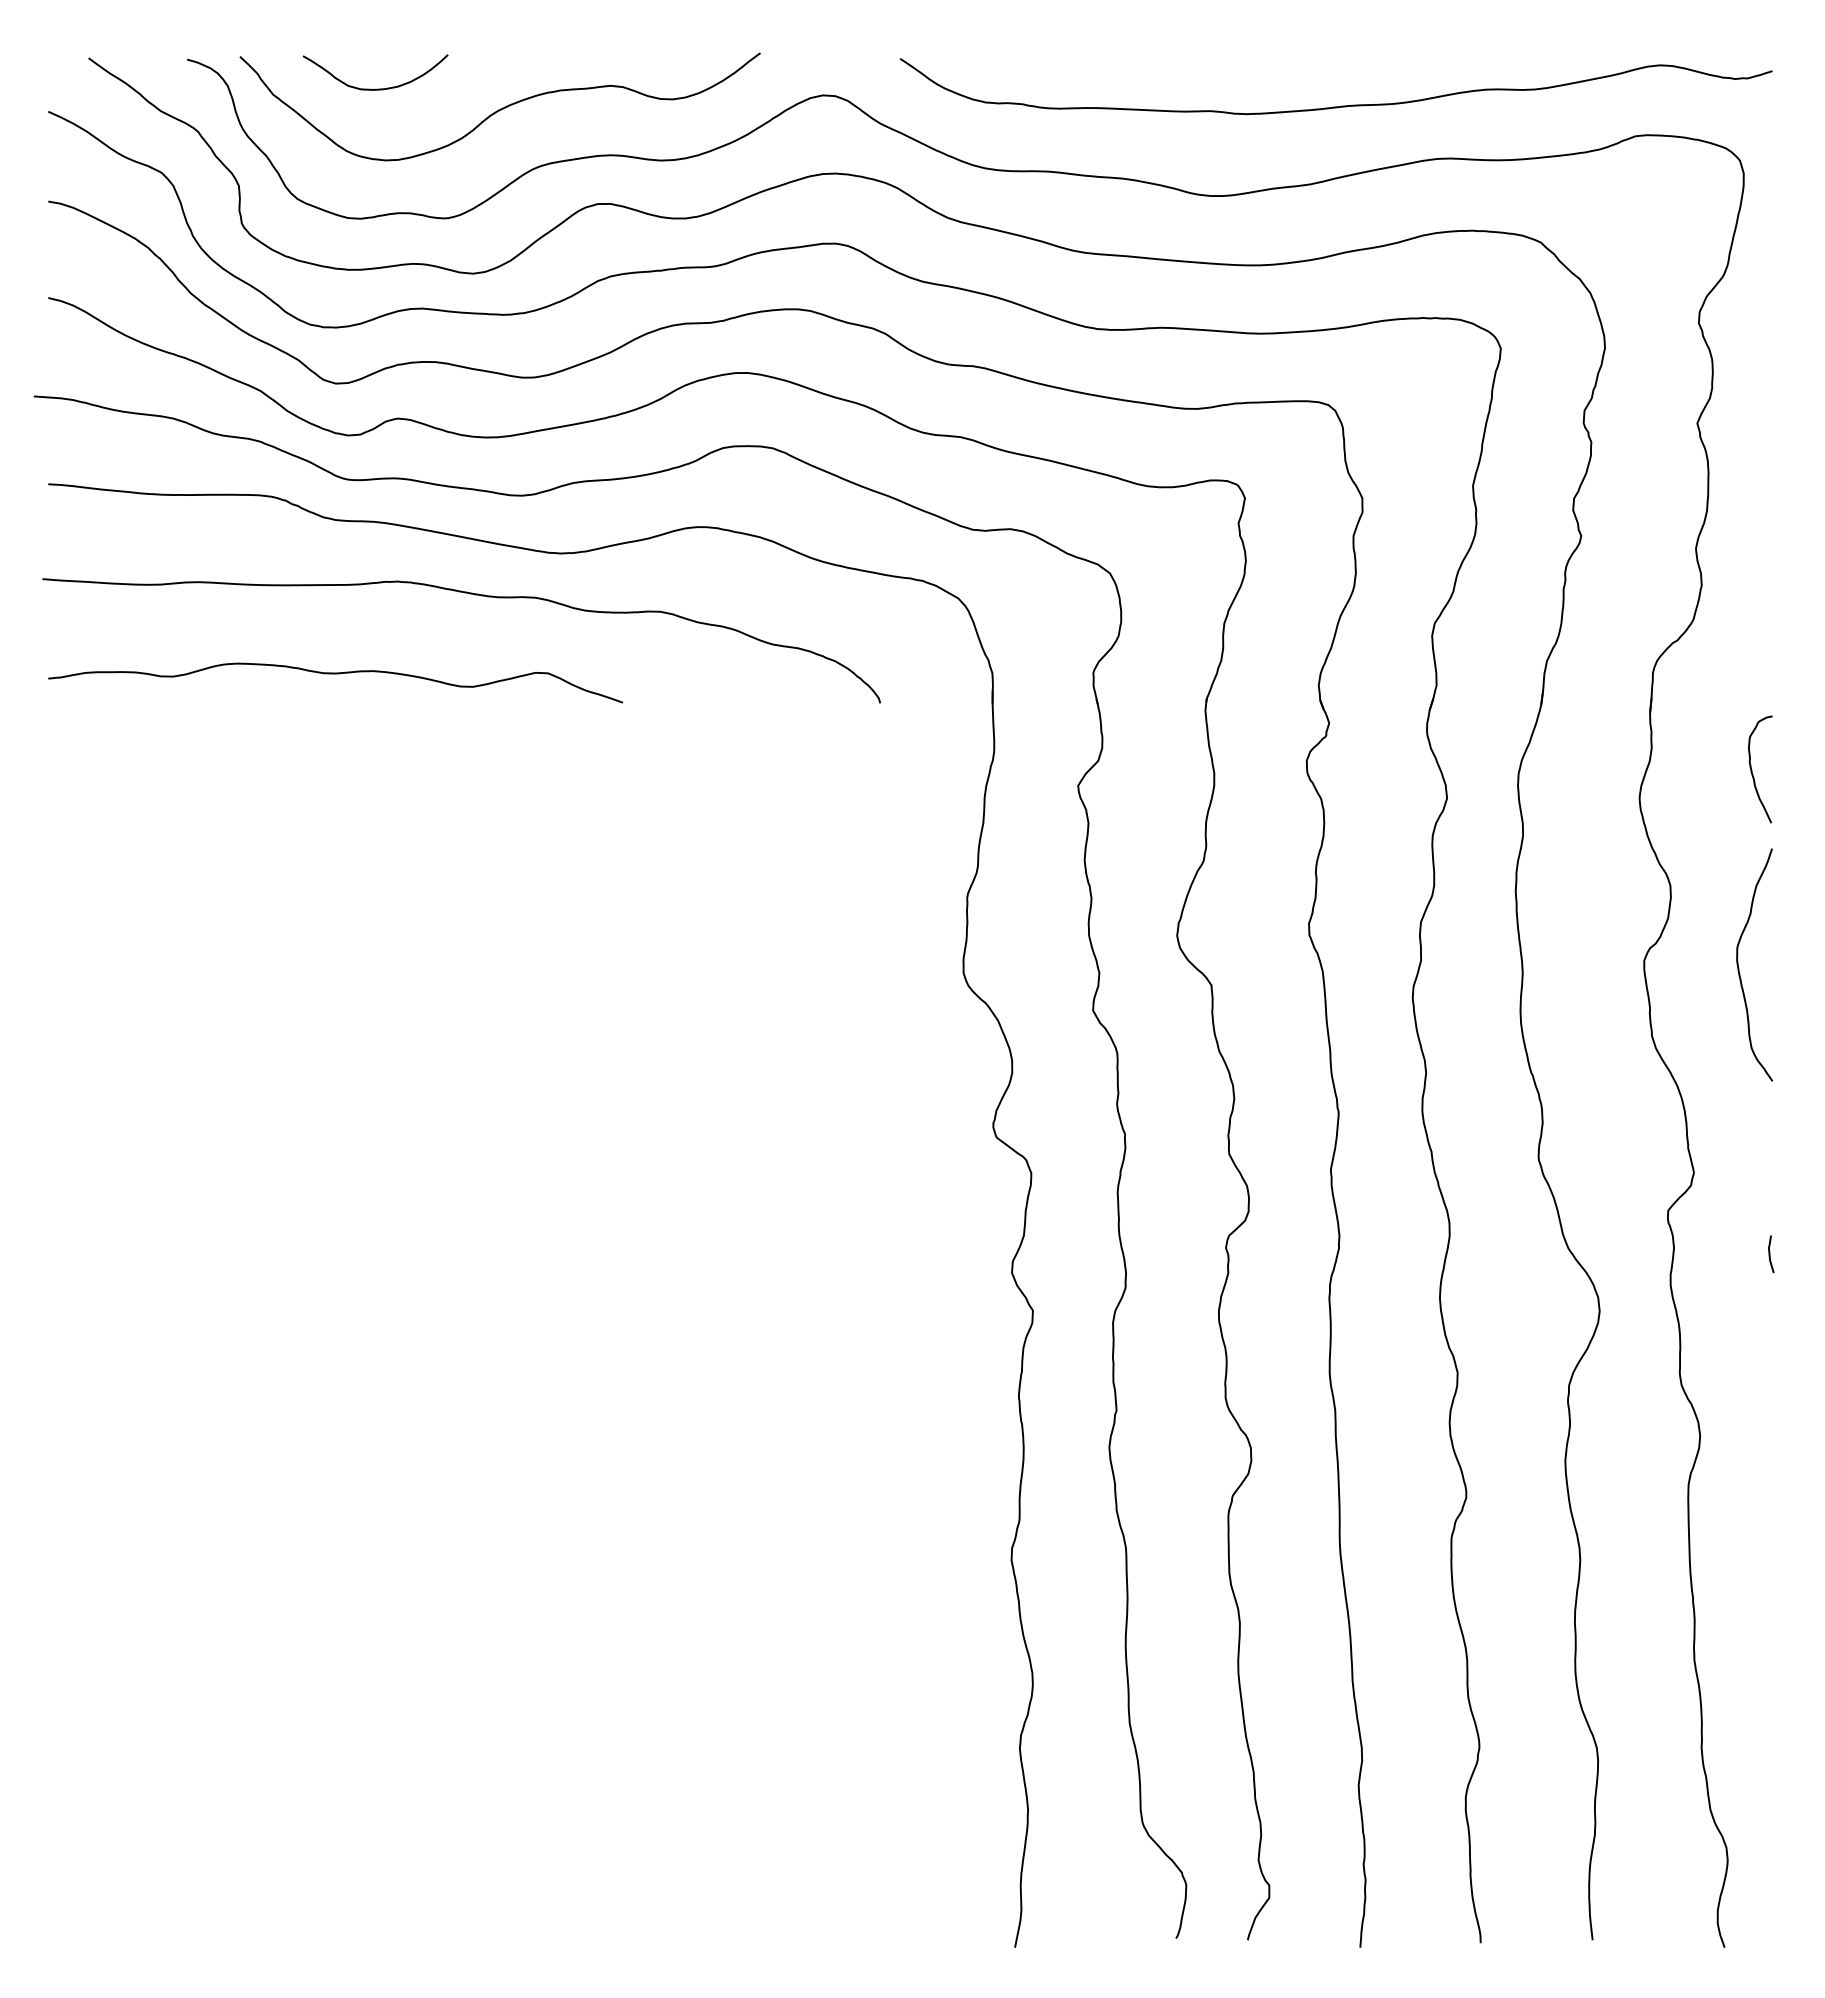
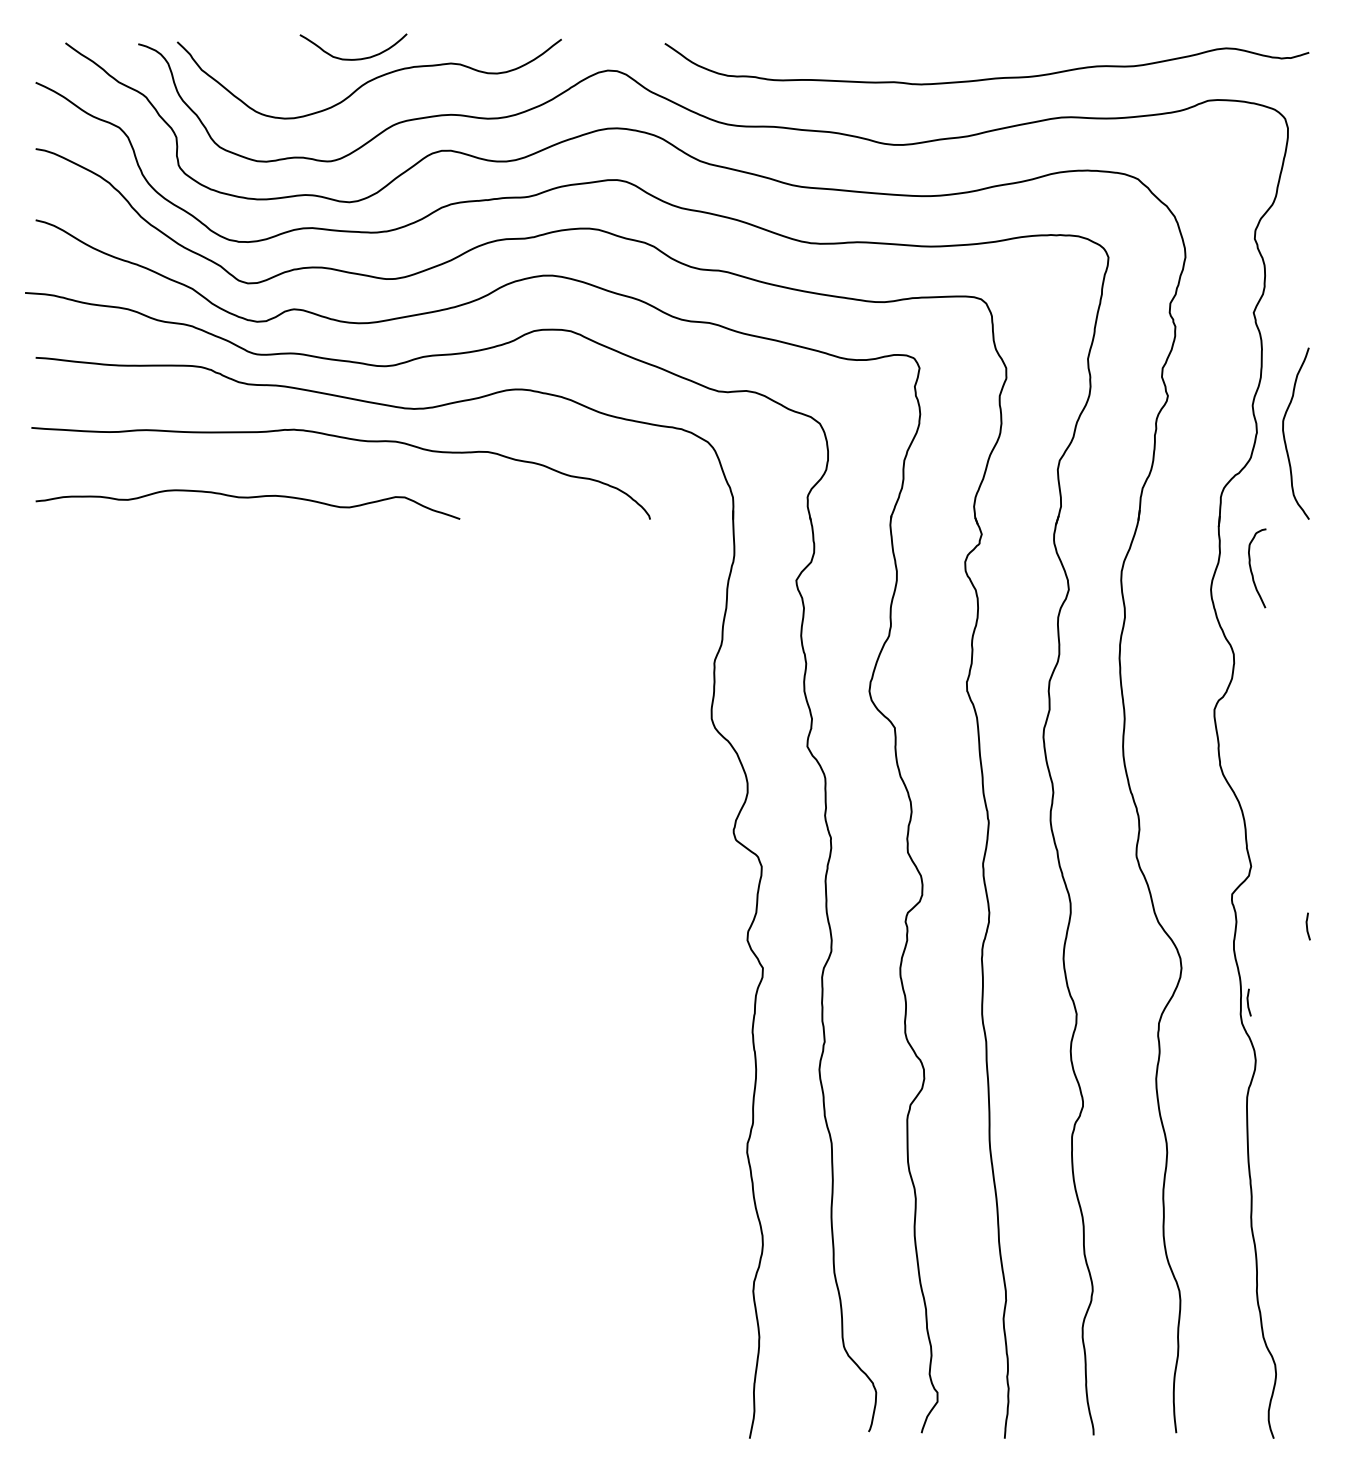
curve: (376, 88) -> (354, 58), moved
curve: (1752, 769) -> (1251, 568), moved
curve: (1739, 967) -> (1284, 435), moved
line: (1690, 1356) -> (1248, 1002), added

